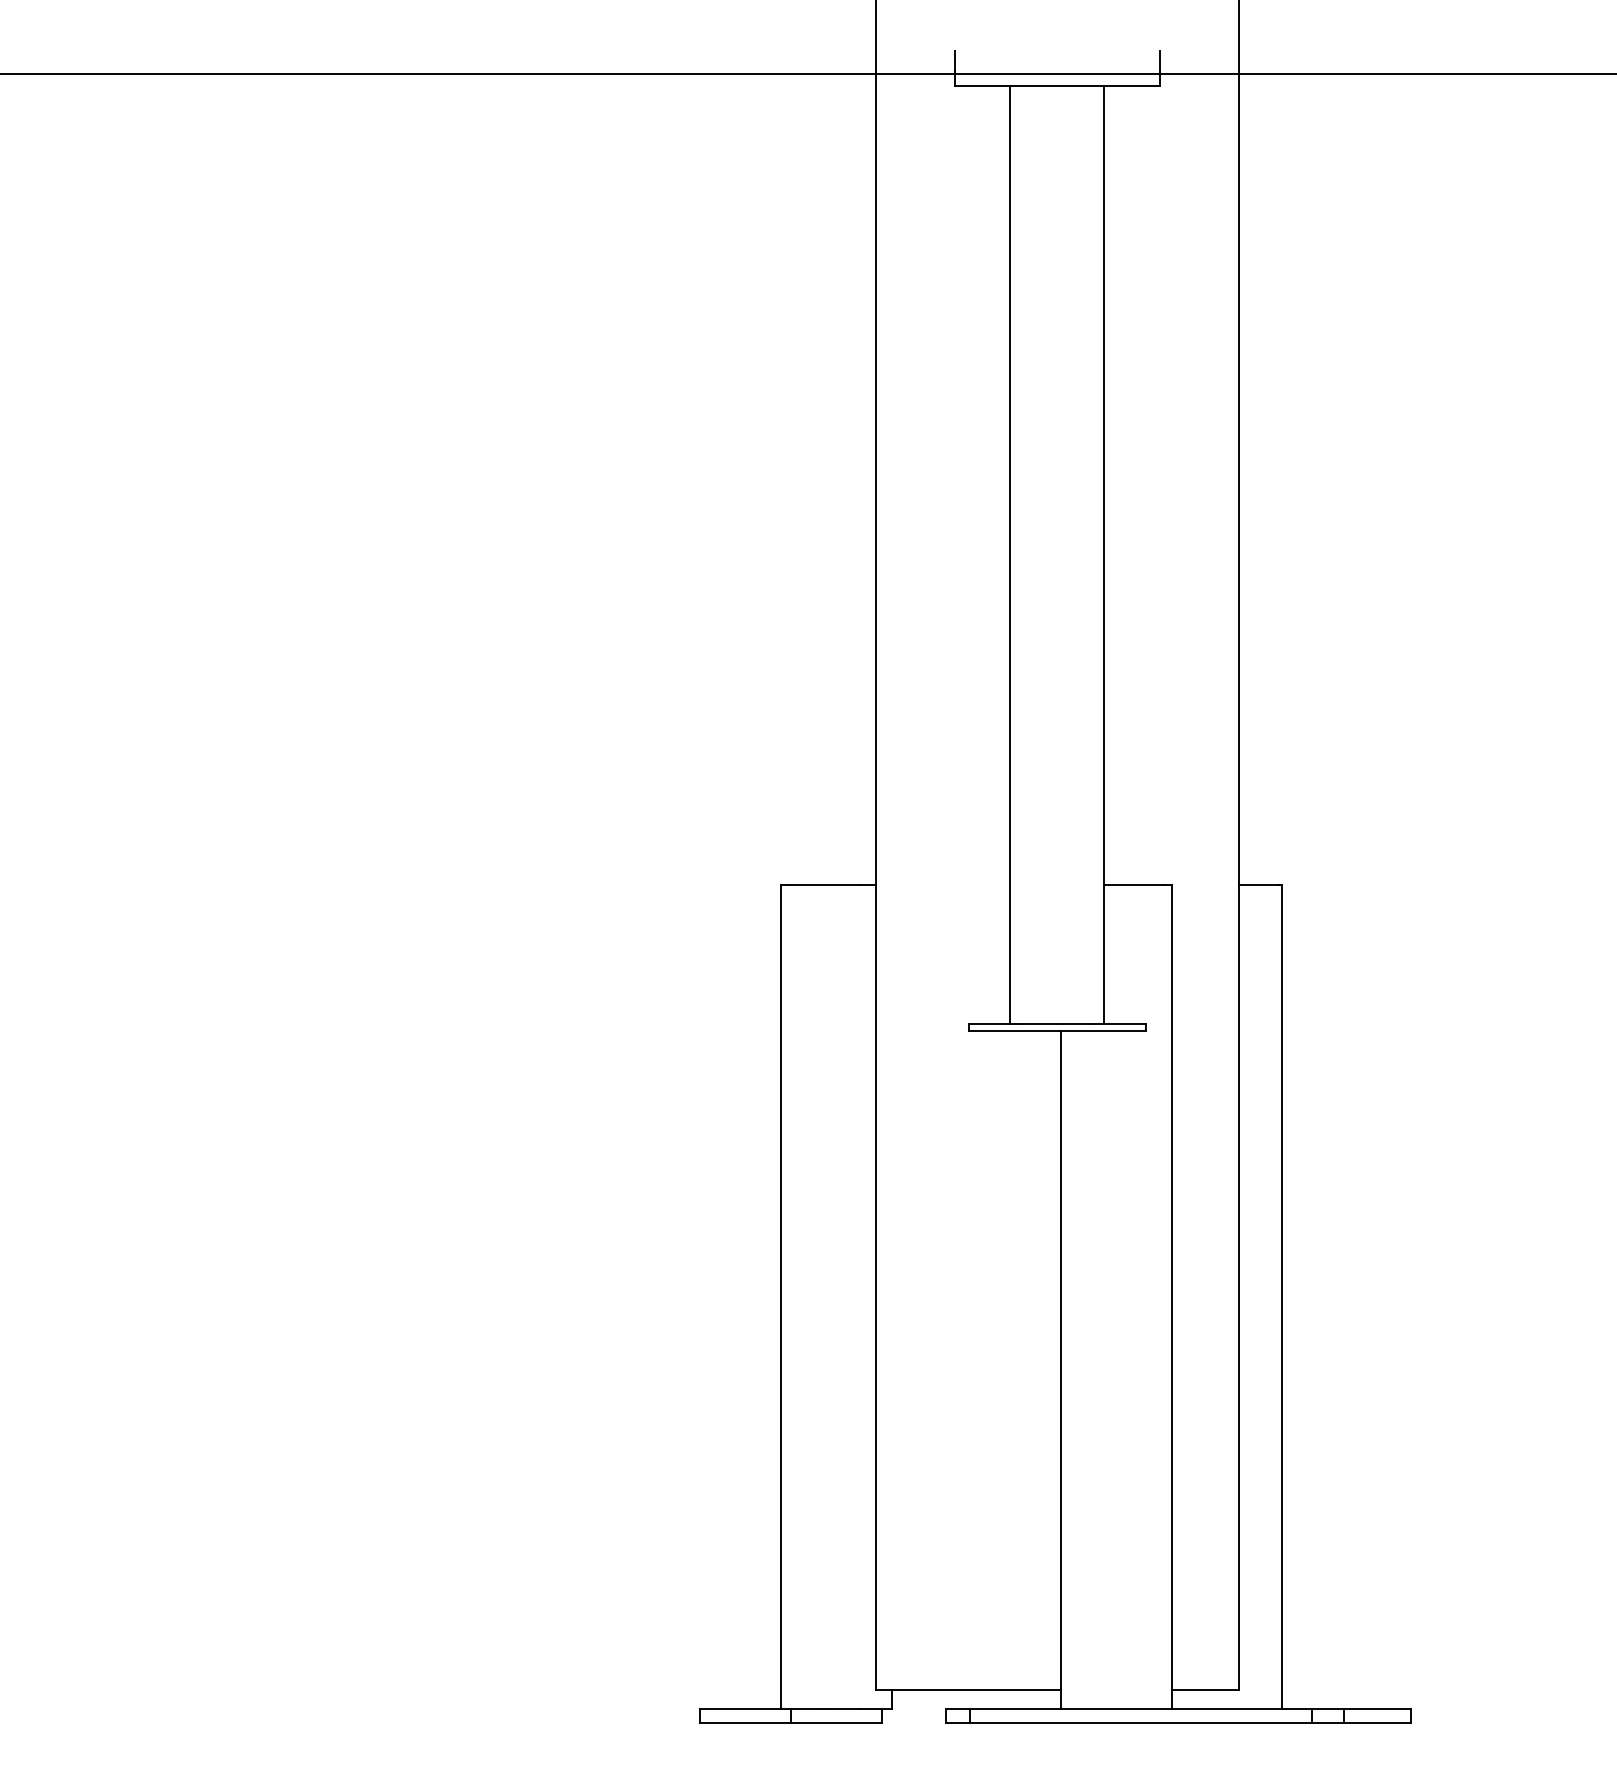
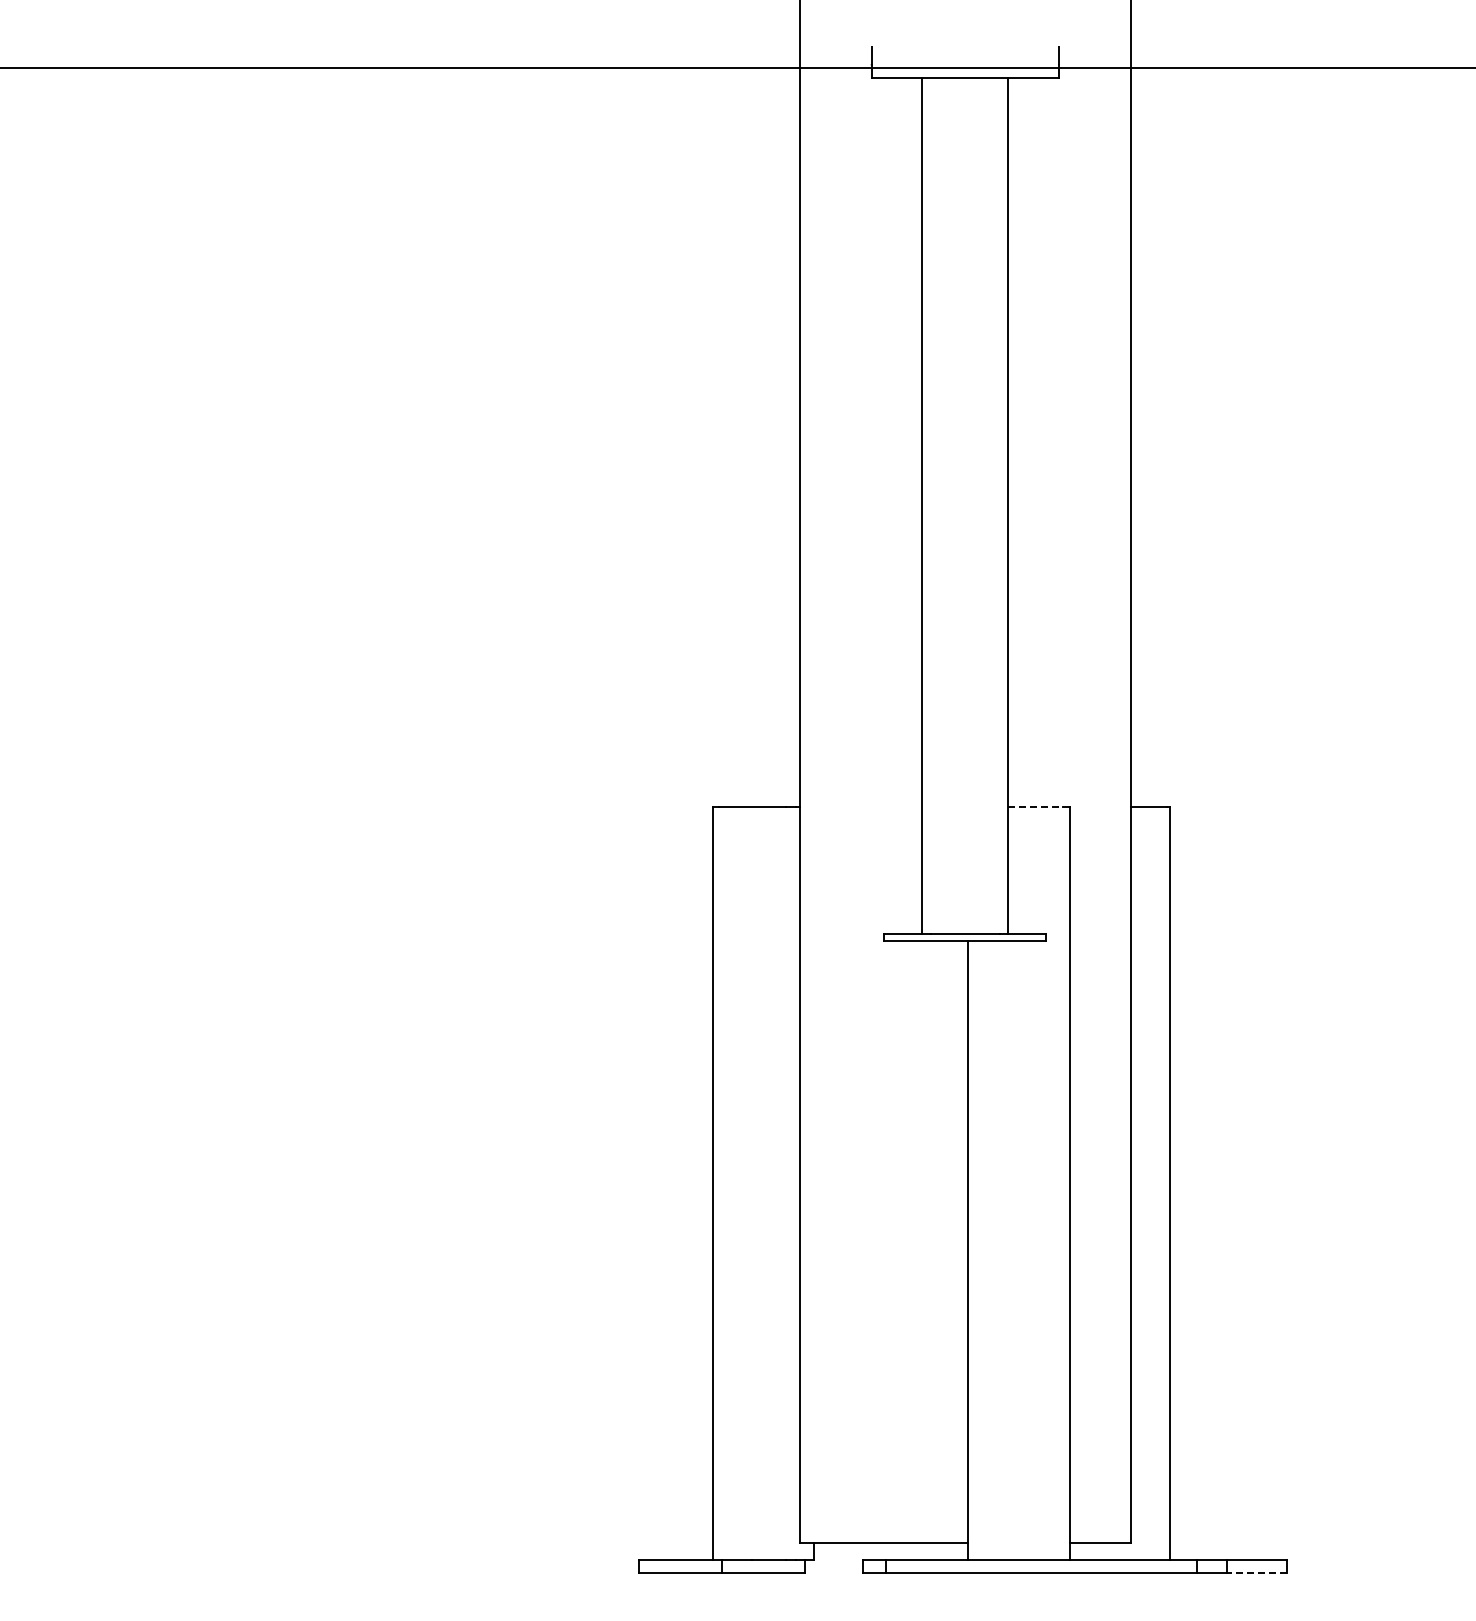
line: (1134, 884) -> (1035, 807), solid -> dashed
line: (1376, 1722) -> (1256, 1572), solid -> dashed

